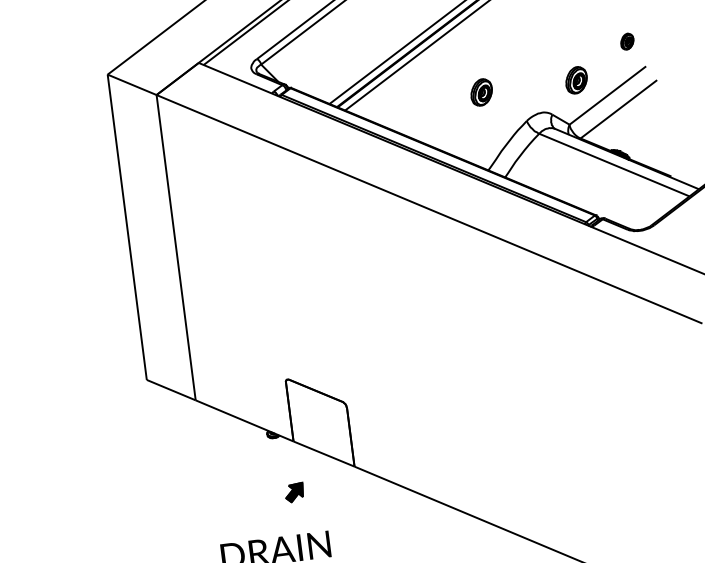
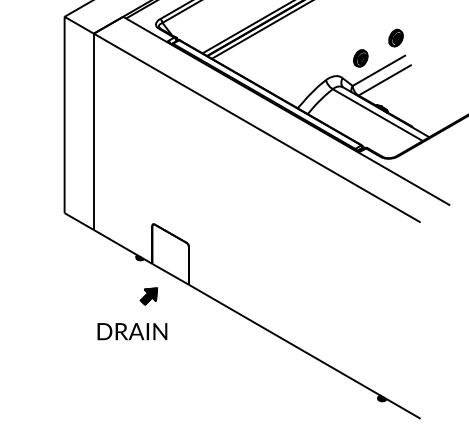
part: (626, 40) -> (395, 37), size x1.67
part: (481, 92) -> (299, 58), removed
part: (293, 492) -> (148, 296), size x1.43

